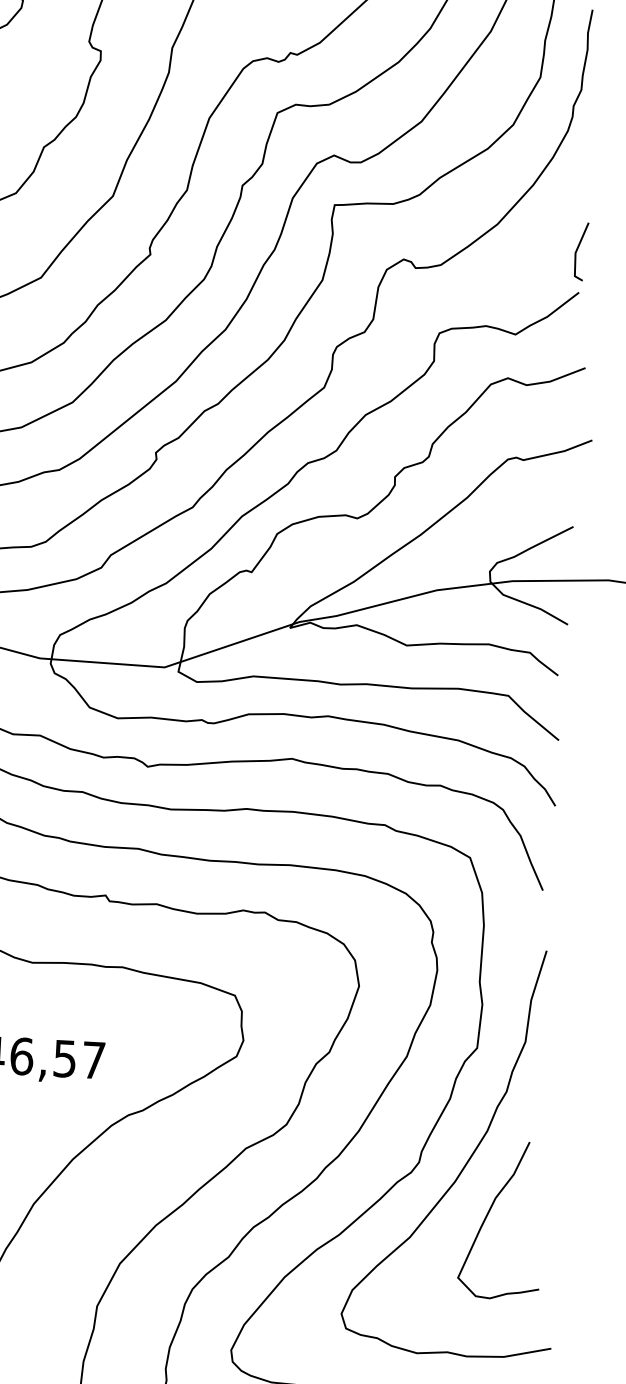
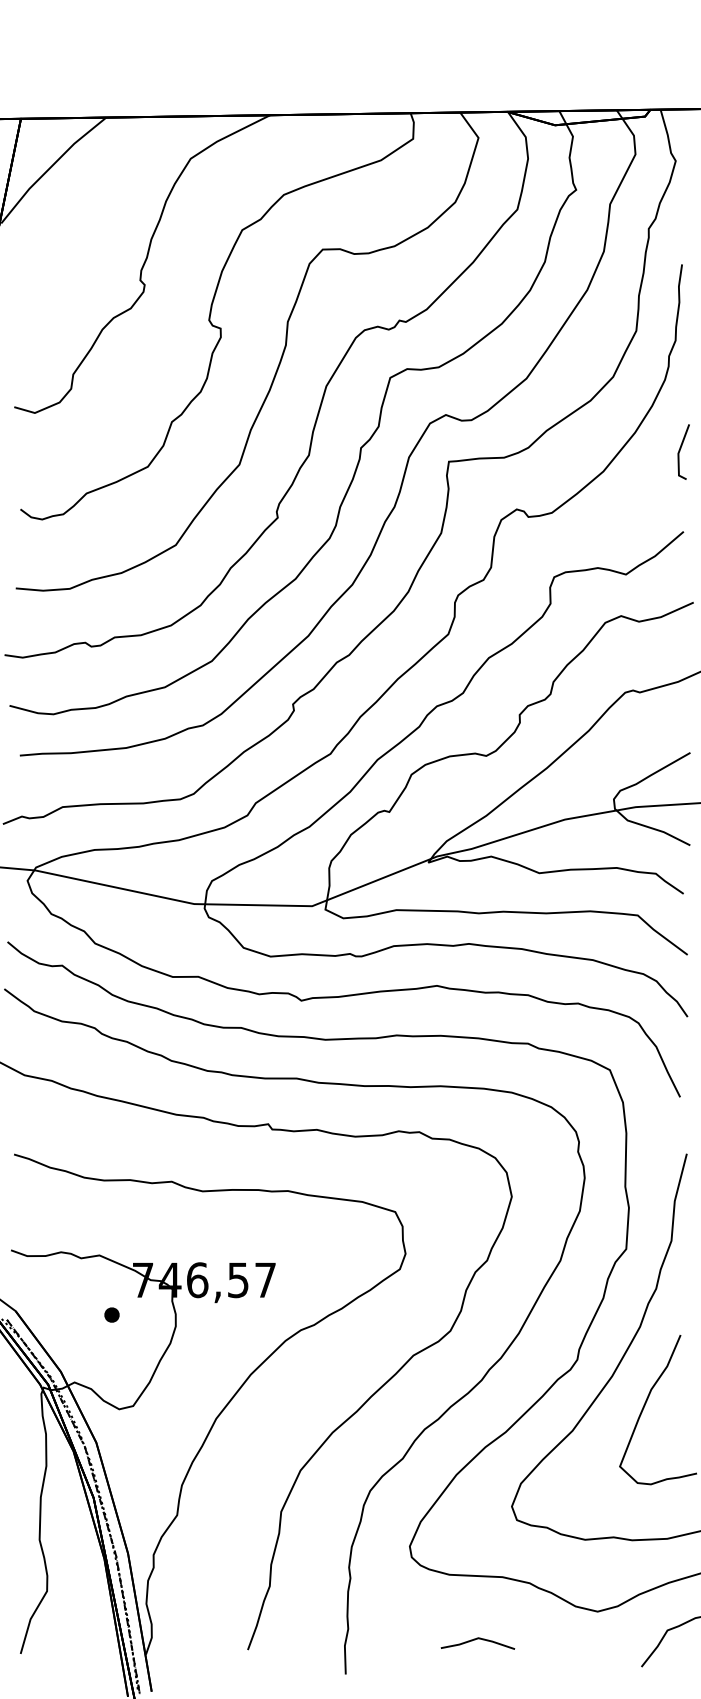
line: (577, 250) -> (680, 451), moved

